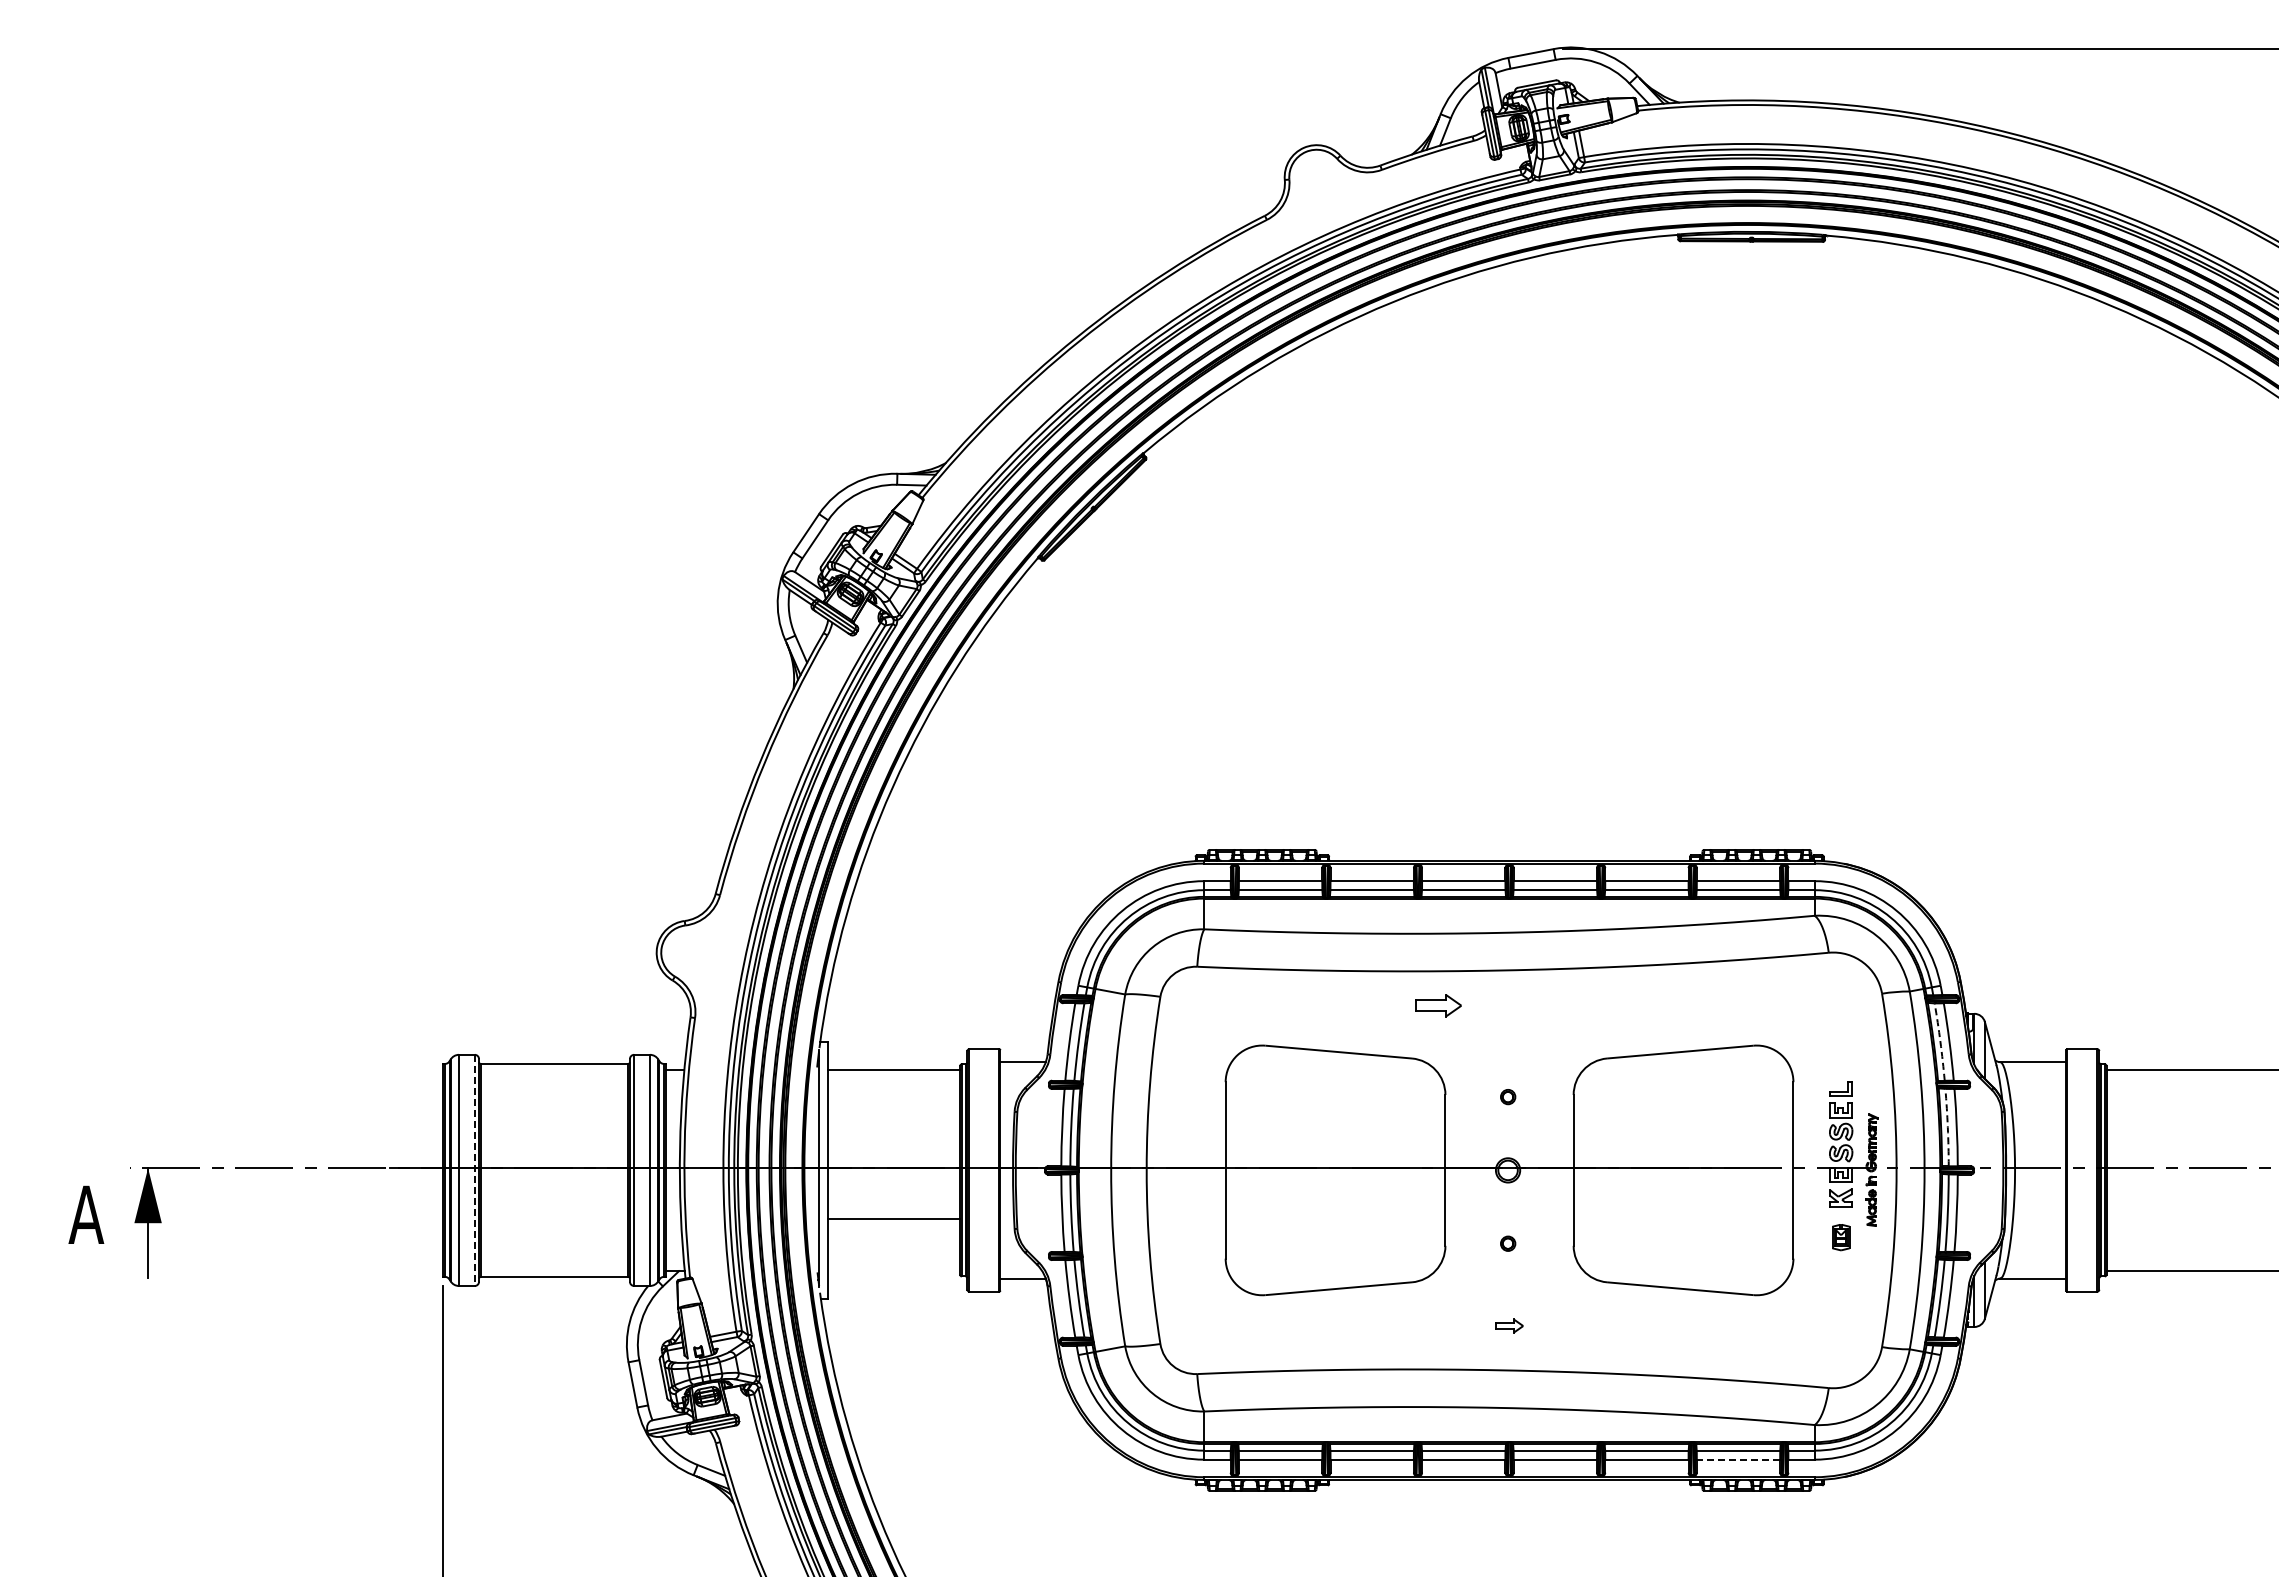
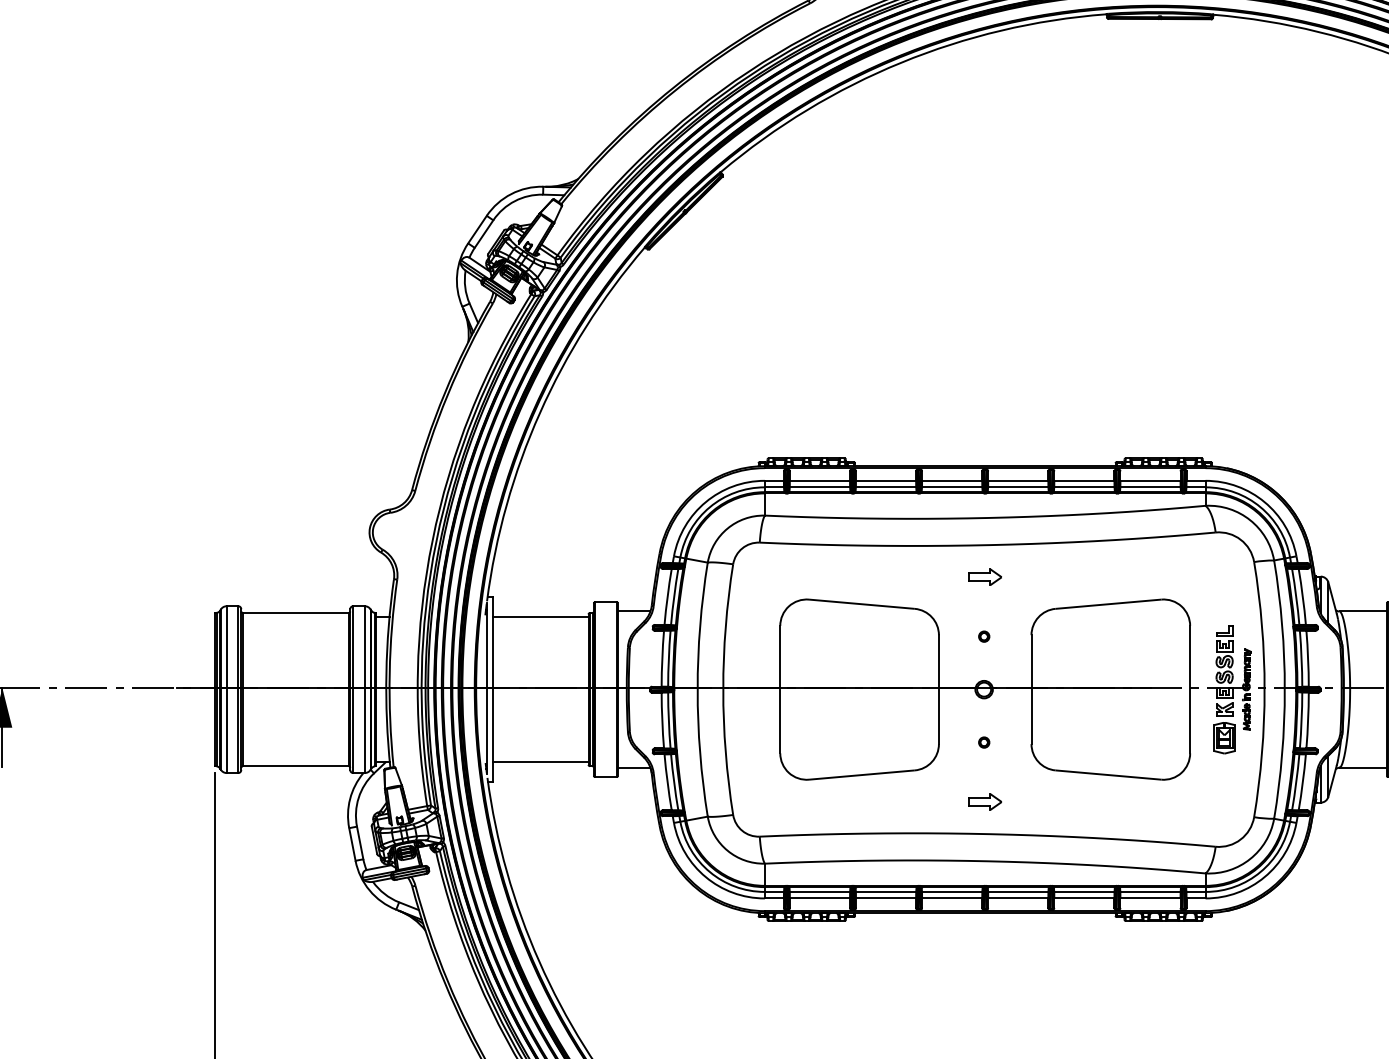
part: (1438, 1005) -> (985, 577), moved
arc: (1940, 1042) -> (1296, 597), dashed -> solid
arc: (1947, 1127) -> (1301, 658), dashed -> solid
line: (474, 1170) -> (238, 689), dashed -> solid
line: (894, 1219) -> (541, 762), moved
part: (1840, 1237) -> (1224, 738), size x1.67
part: (1509, 1325) -> (985, 801), size x1.67
line: (1738, 1459) -> (1150, 898), dashed -> solid

